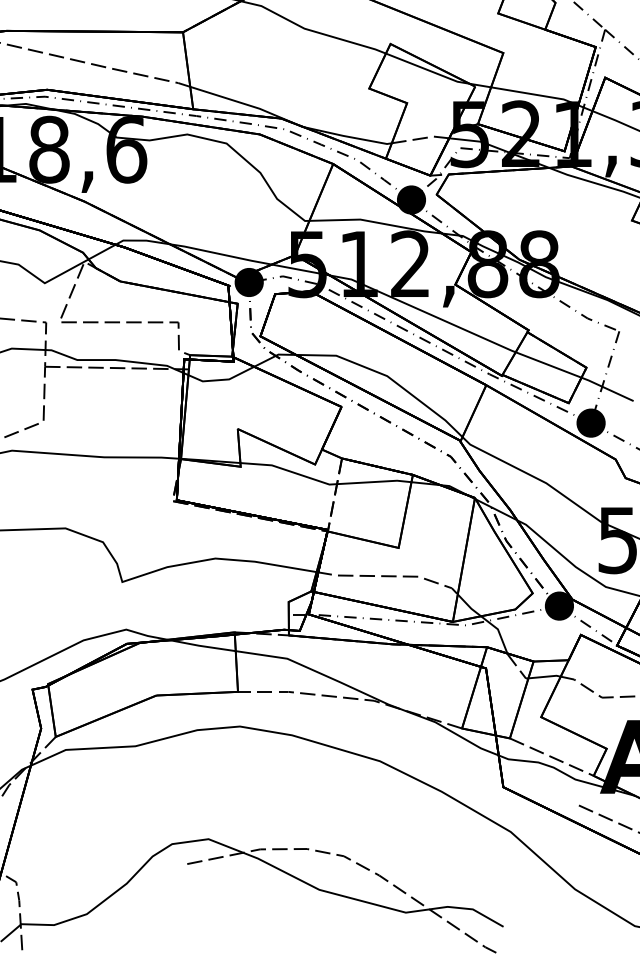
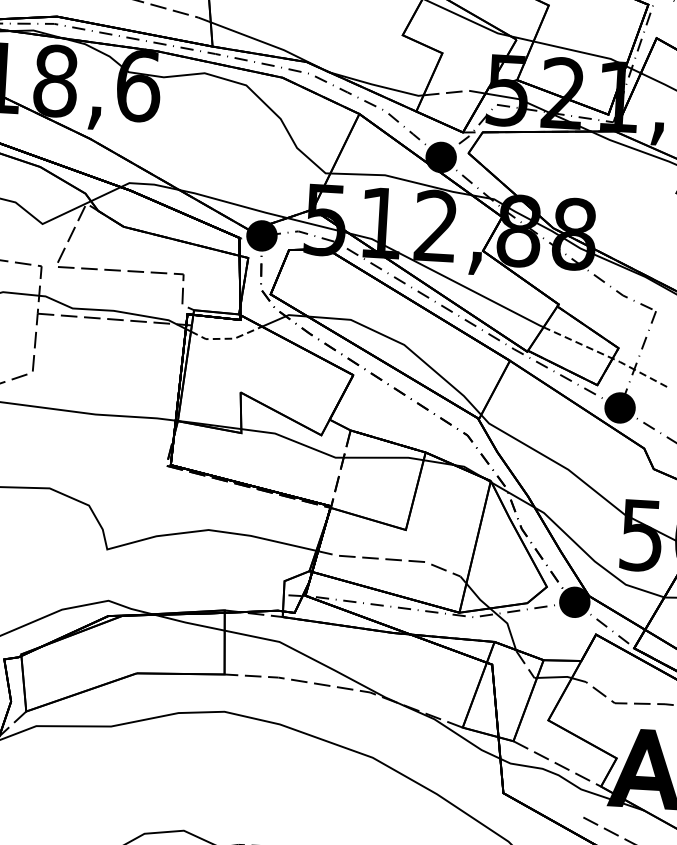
line: (575, 375) -> (606, 355), solid -> dashed
line: (222, 379) -> (227, 338), solid -> dashed

